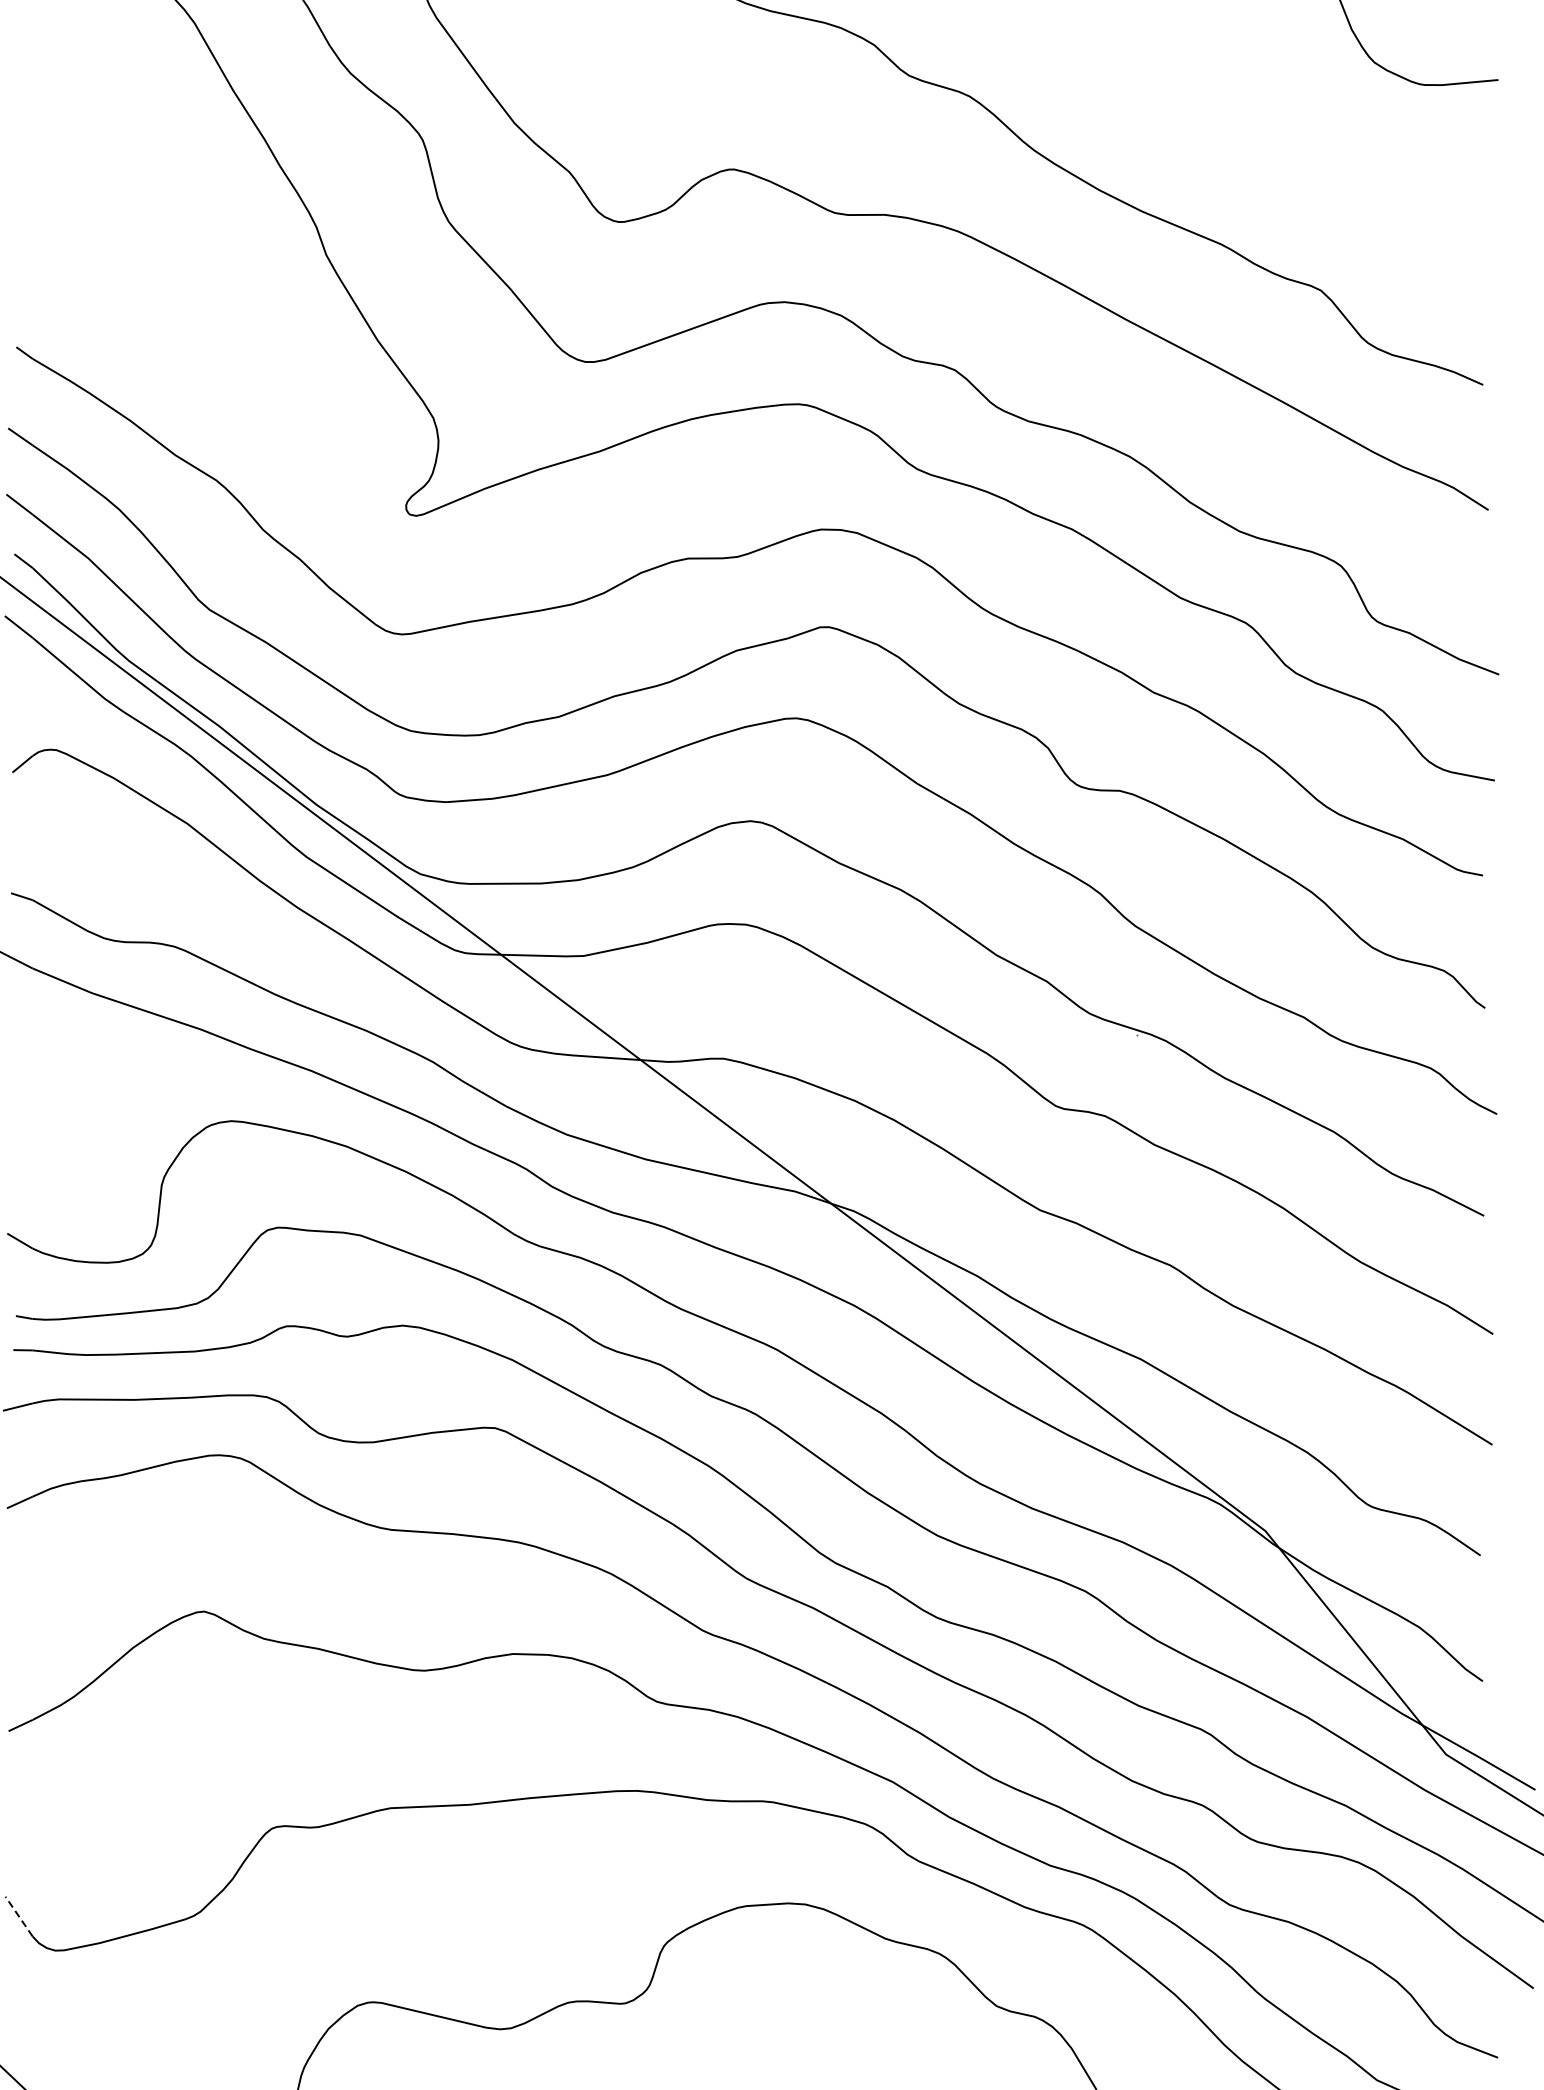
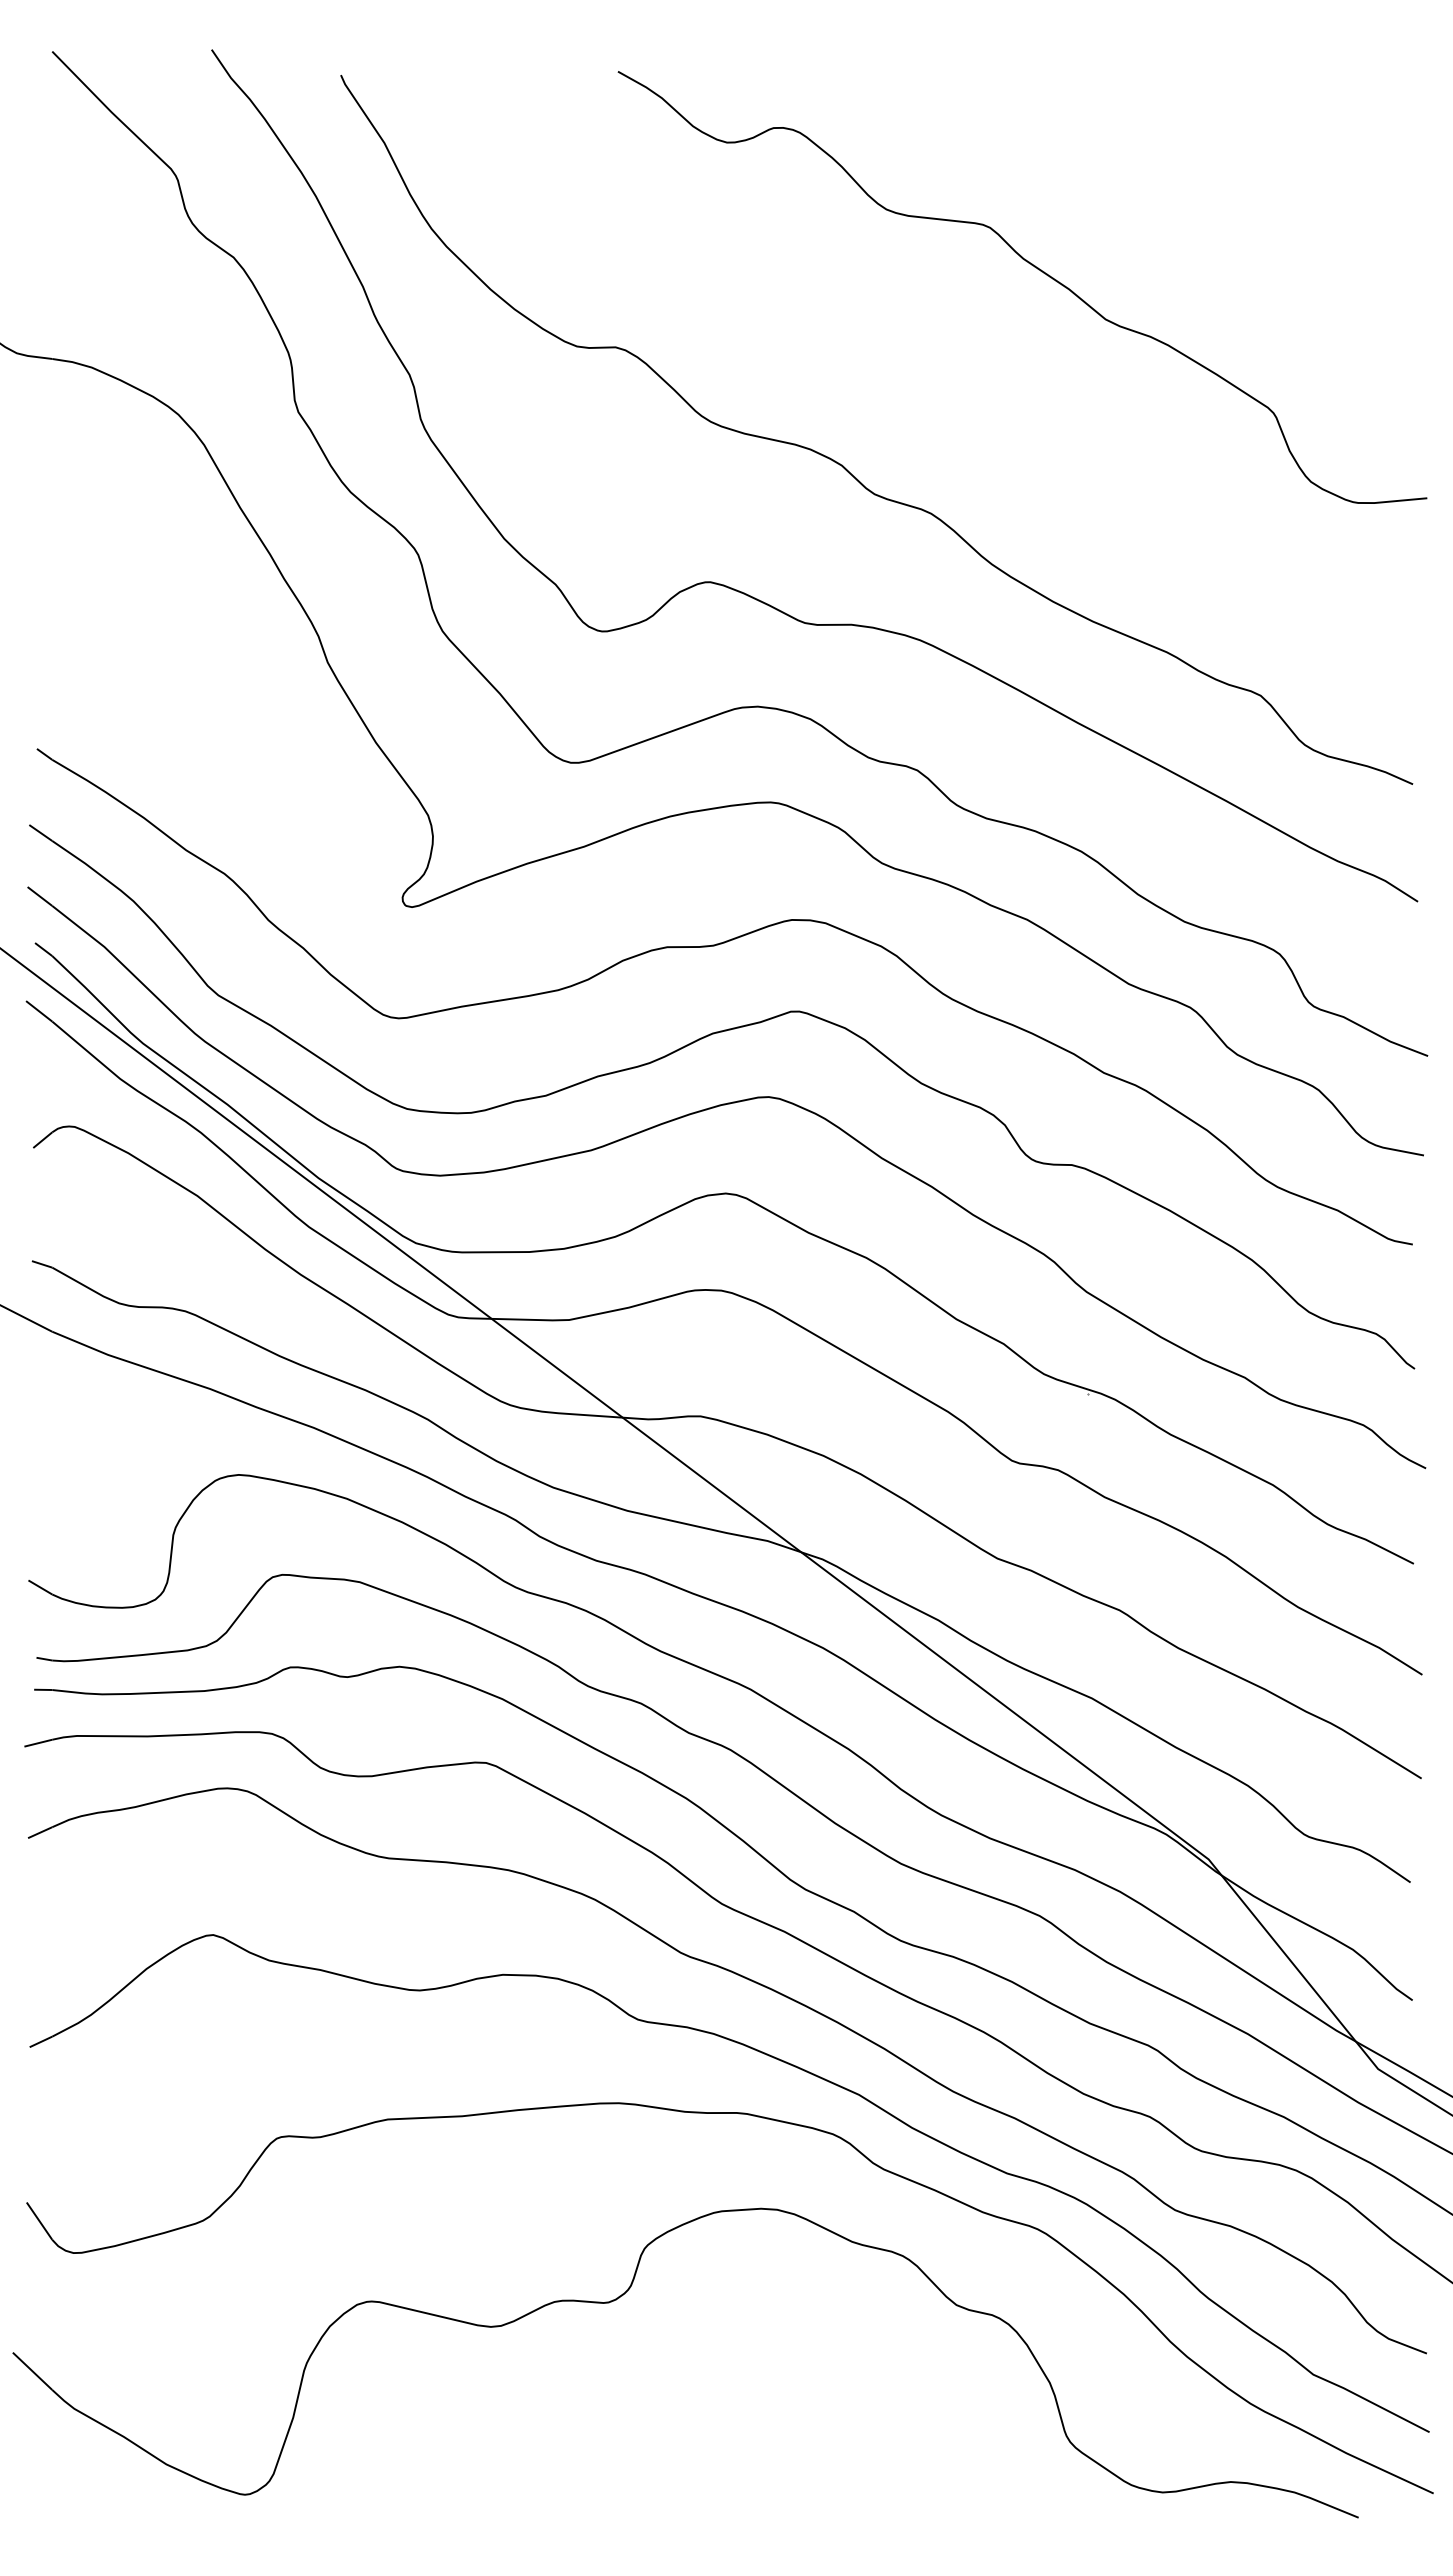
line: (19, 1916) -> (39, 2221), dashed -> solid

